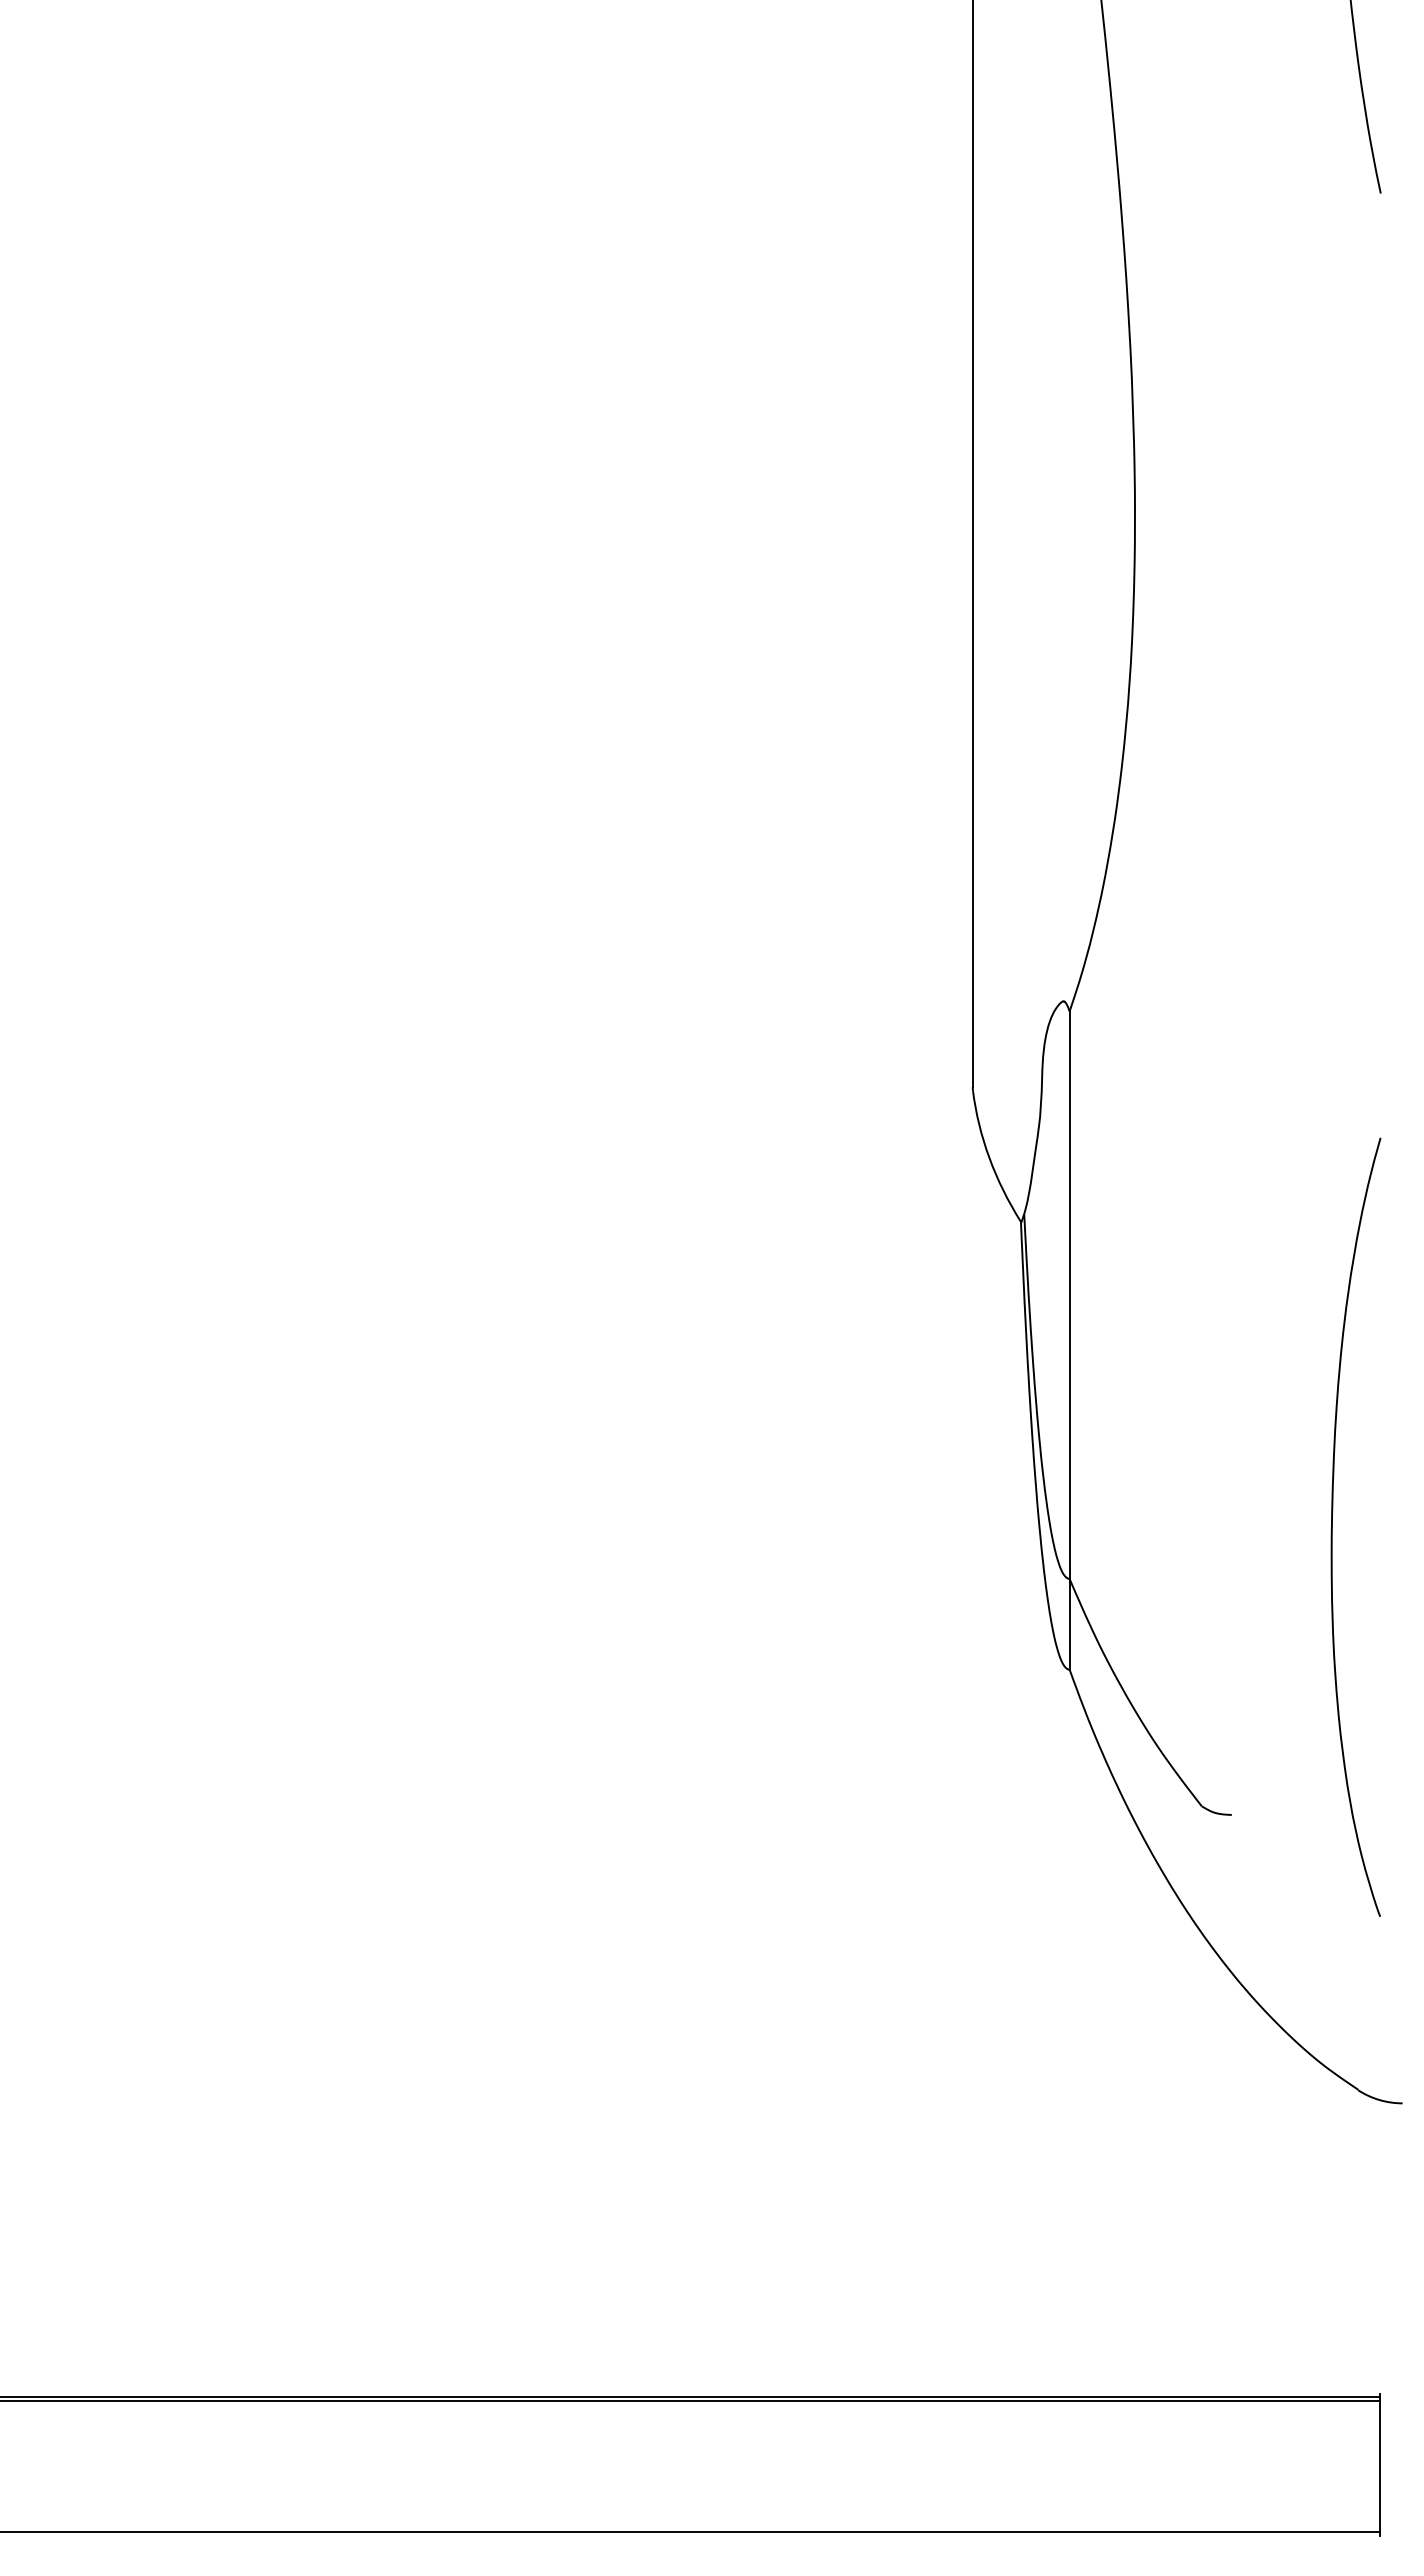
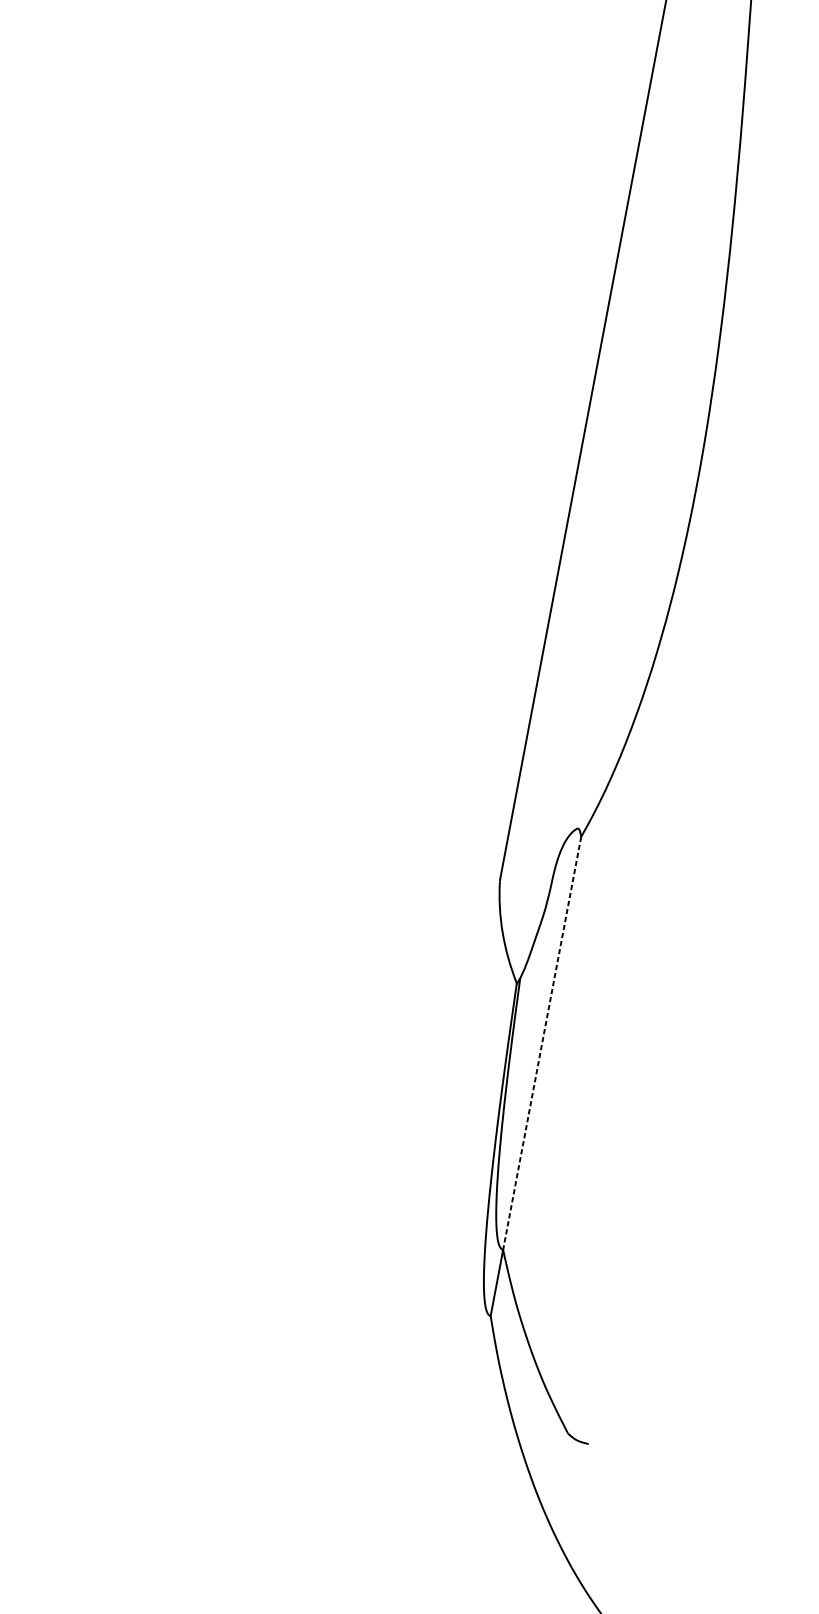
line: (1069, 1295) -> (542, 1043), solid -> dashed
curve: (1332, 1526) -> (701, 1247), removed

